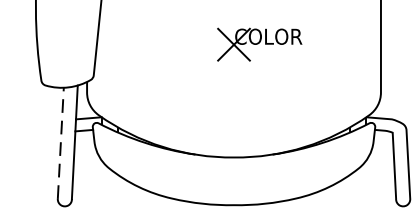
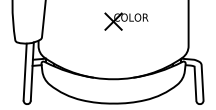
line: (61, 142) -> (25, 71), dashed -> solid

